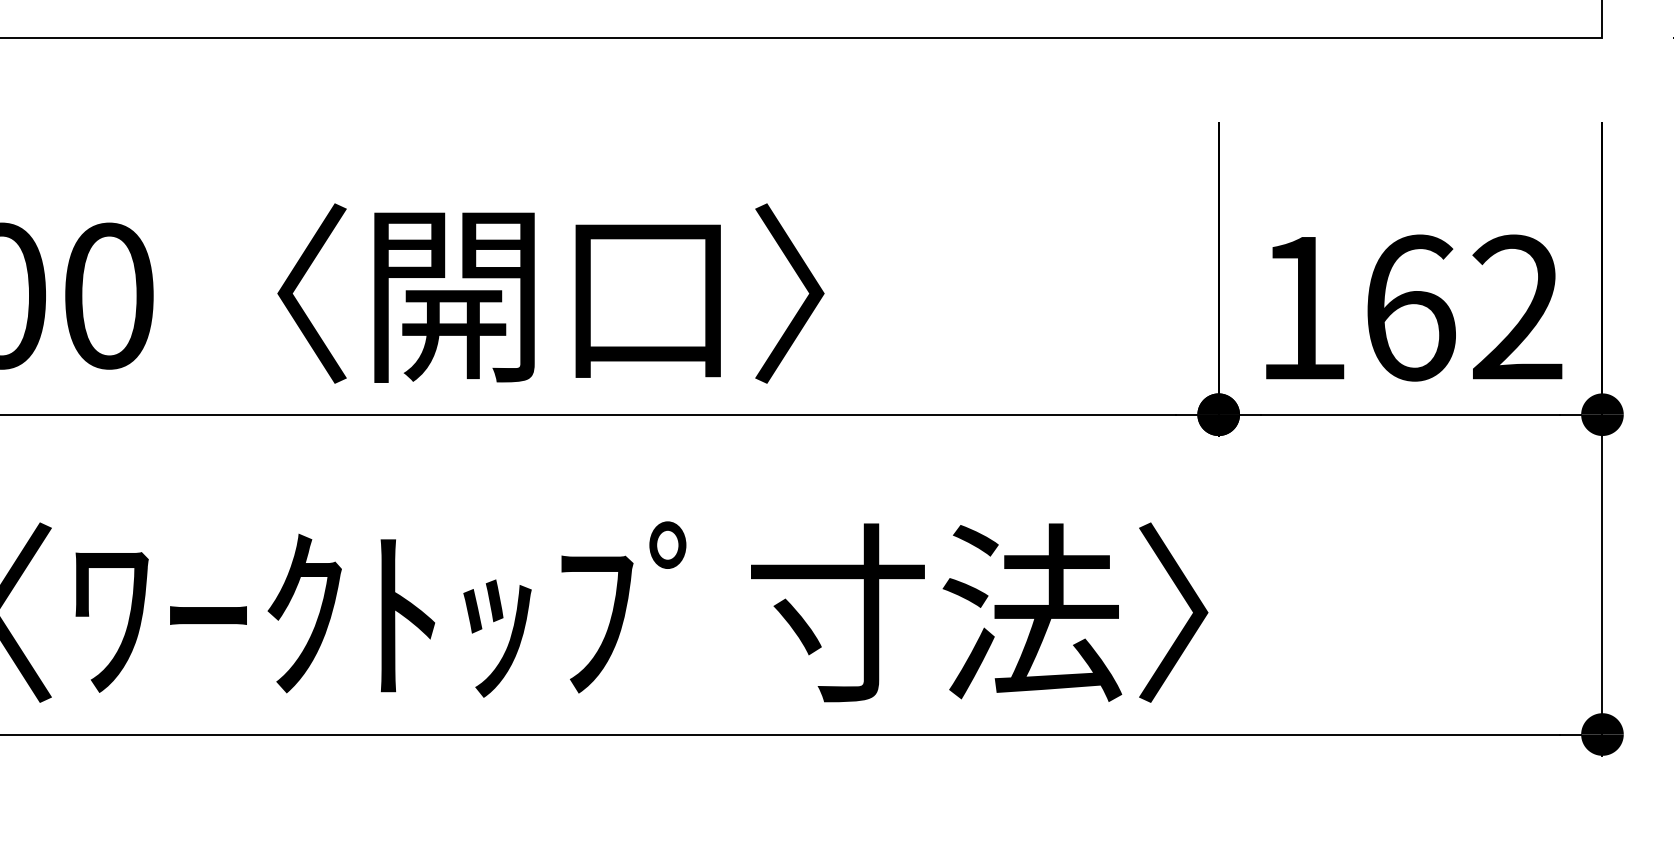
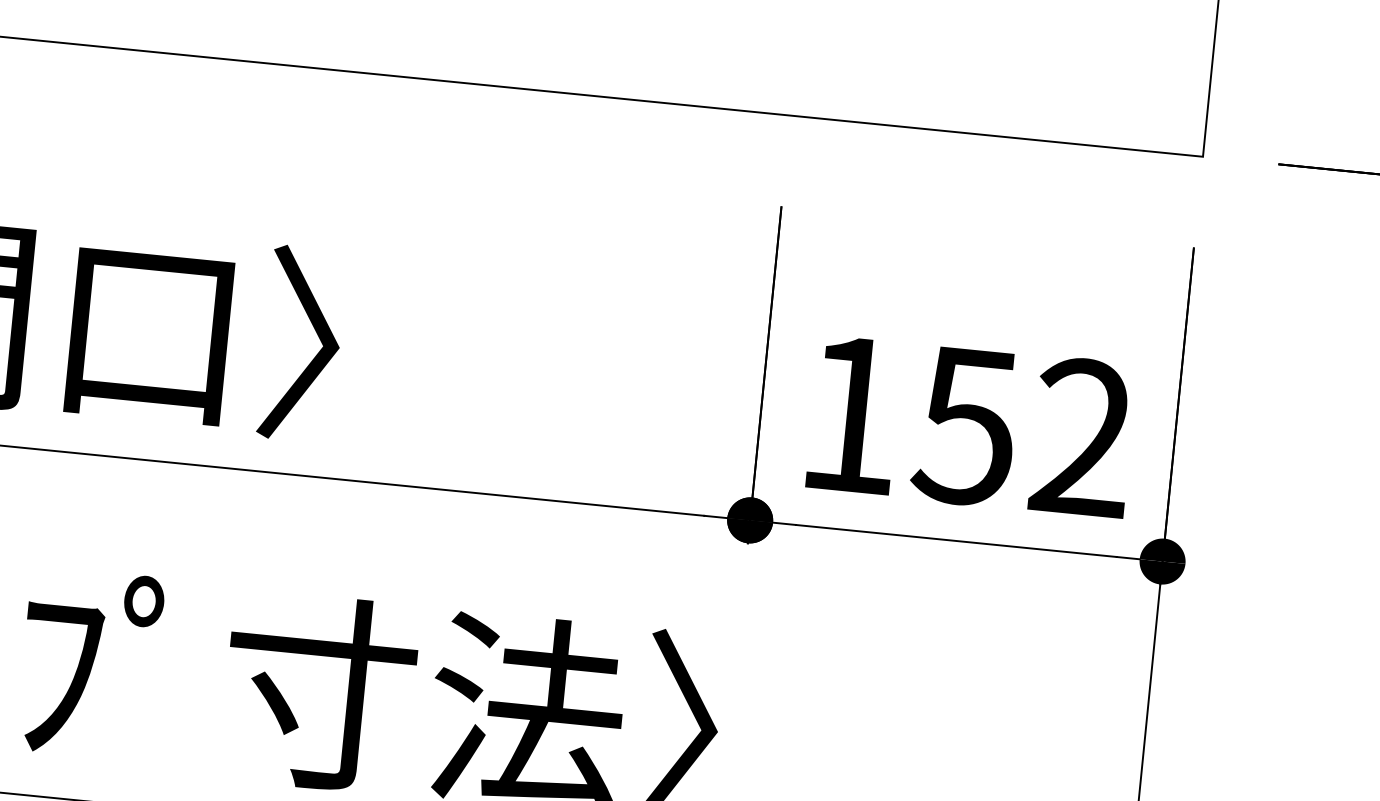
text: (1408, 307) -> (965, 425), 162 -> 152

